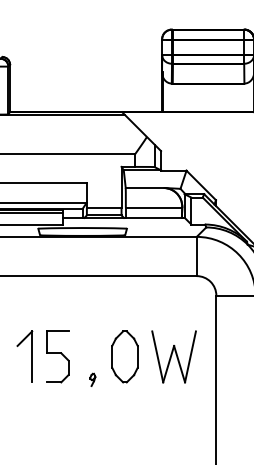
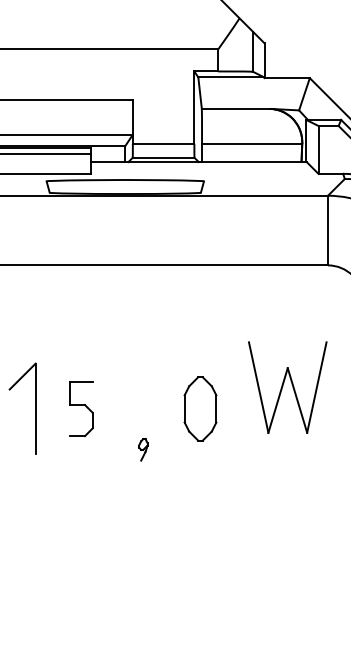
part: (57, 356) -> (80, 408), size x0.6
part: (124, 356) -> (199, 408), size x0.7
part: (173, 356) -> (286, 386), moved

